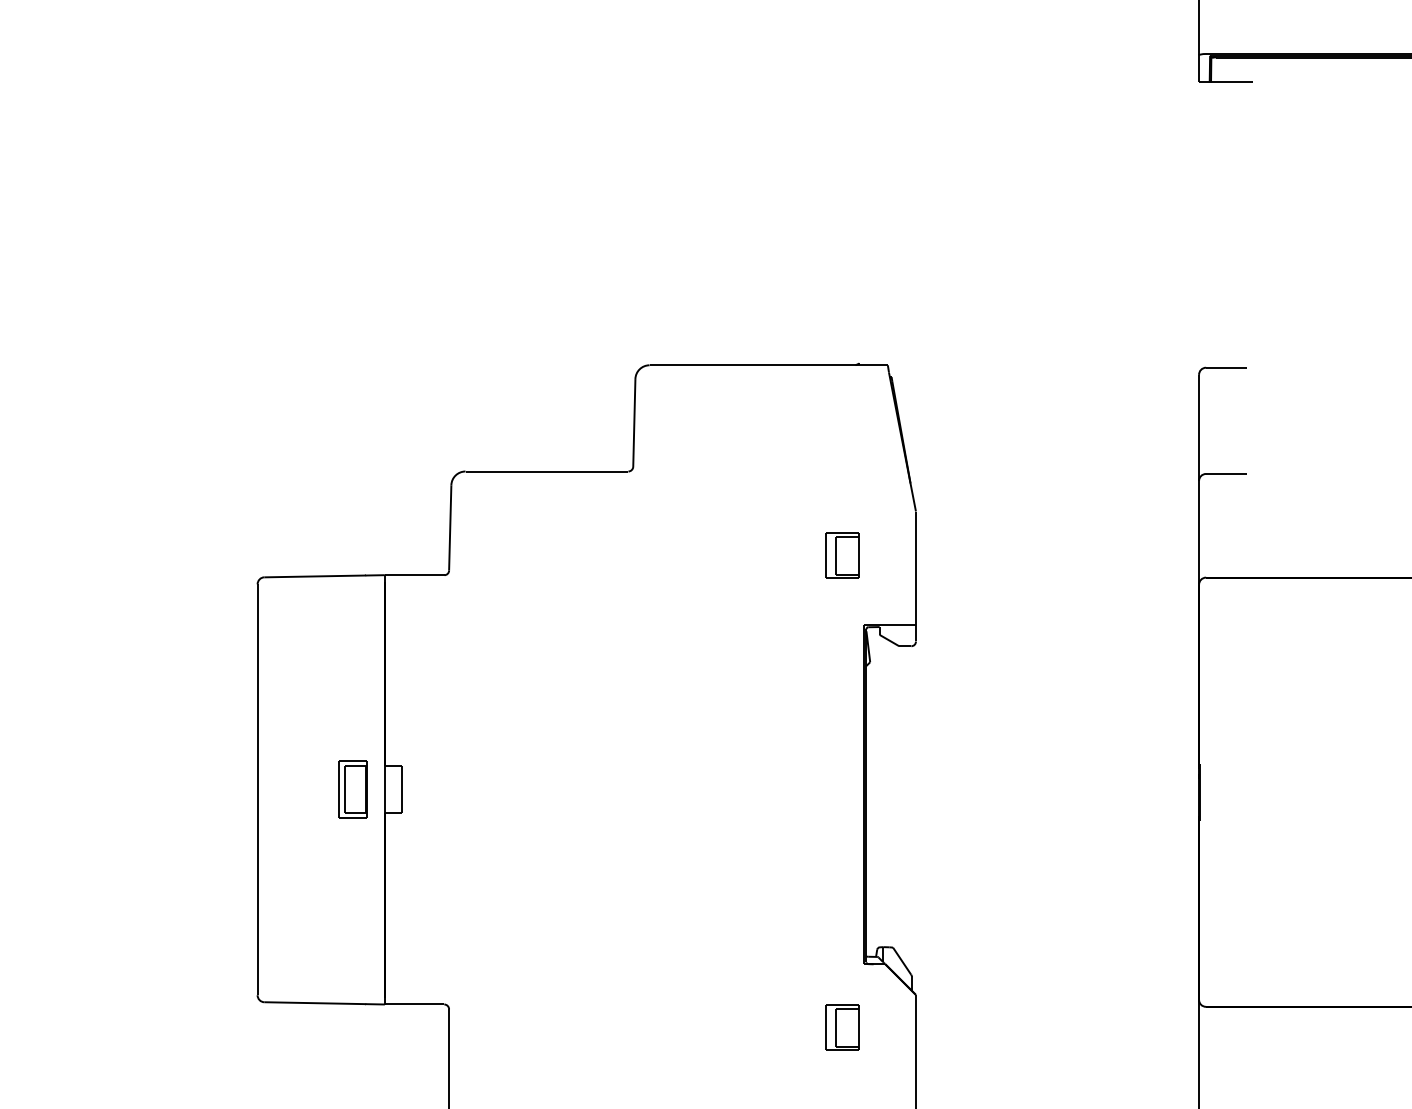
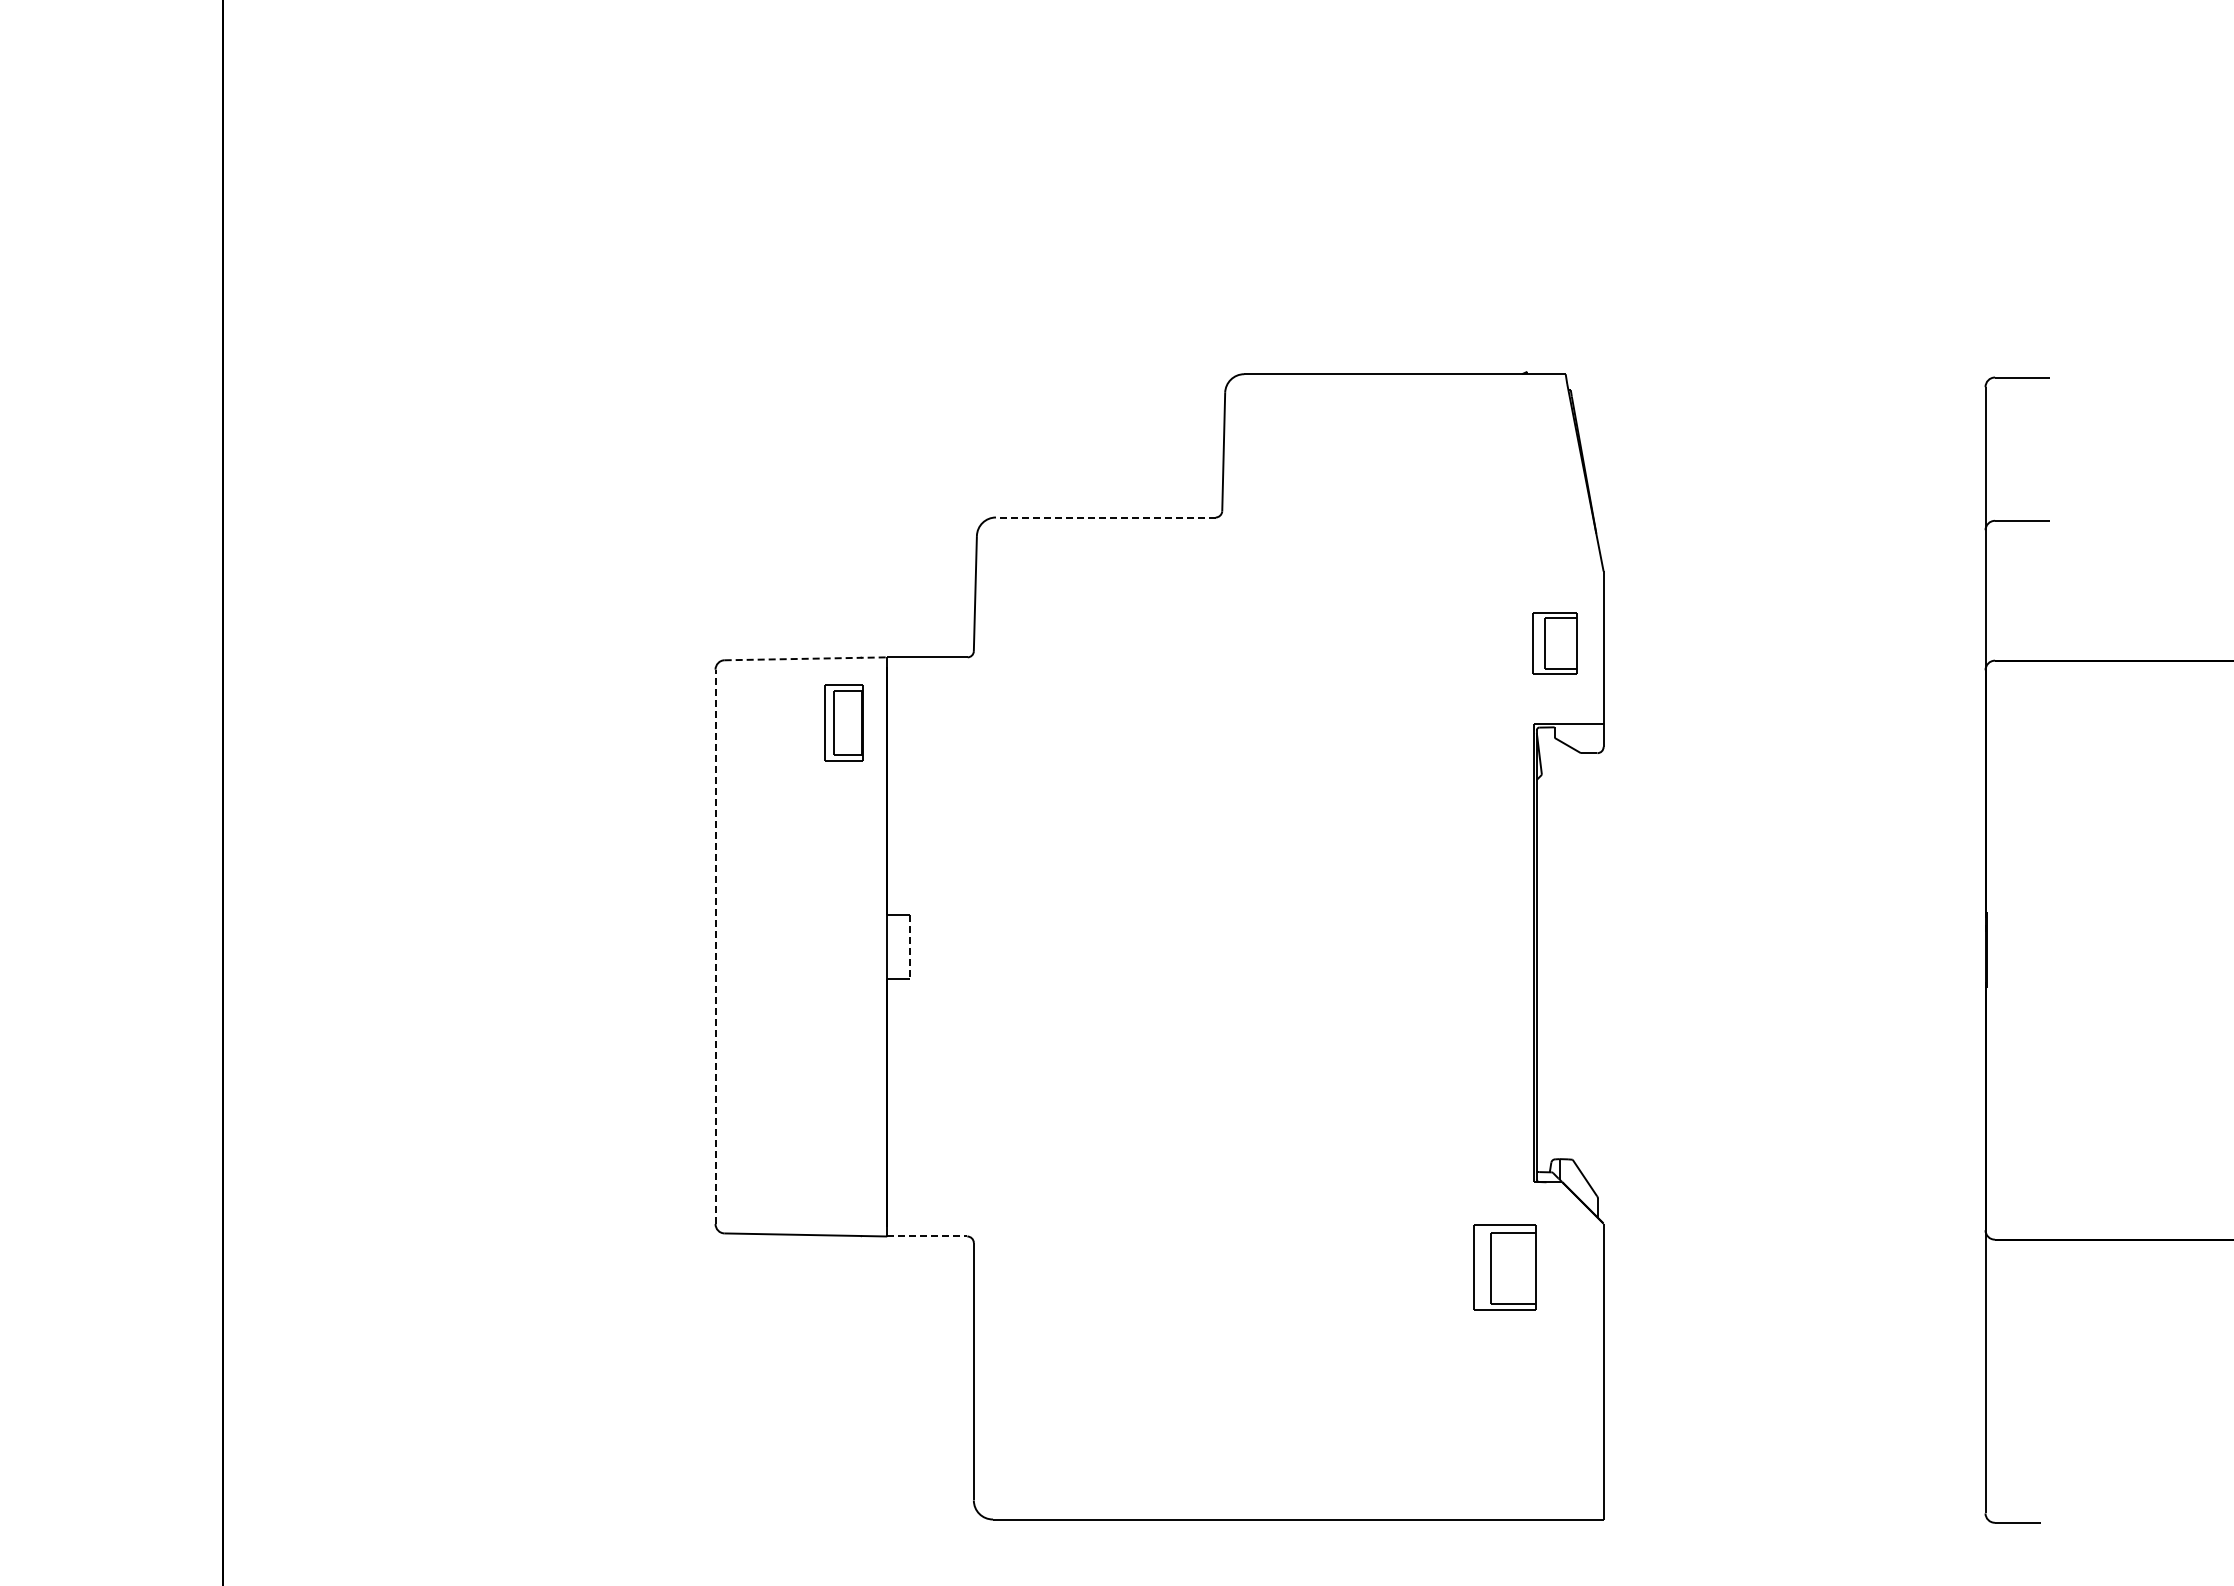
line: (546, 471) -> (1105, 517), solid -> dashed
part: (842, 556) -> (1554, 643), moved
line: (325, 576) -> (806, 658), solid -> dashed
line: (257, 789) -> (715, 946), solid -> dashed
part: (352, 789) -> (843, 722), moved
line: (402, 789) -> (910, 946), solid -> dashed
line: (414, 1004) -> (927, 1236), solid -> dashed
part: (842, 1027) -> (1504, 1267), size x1.4

